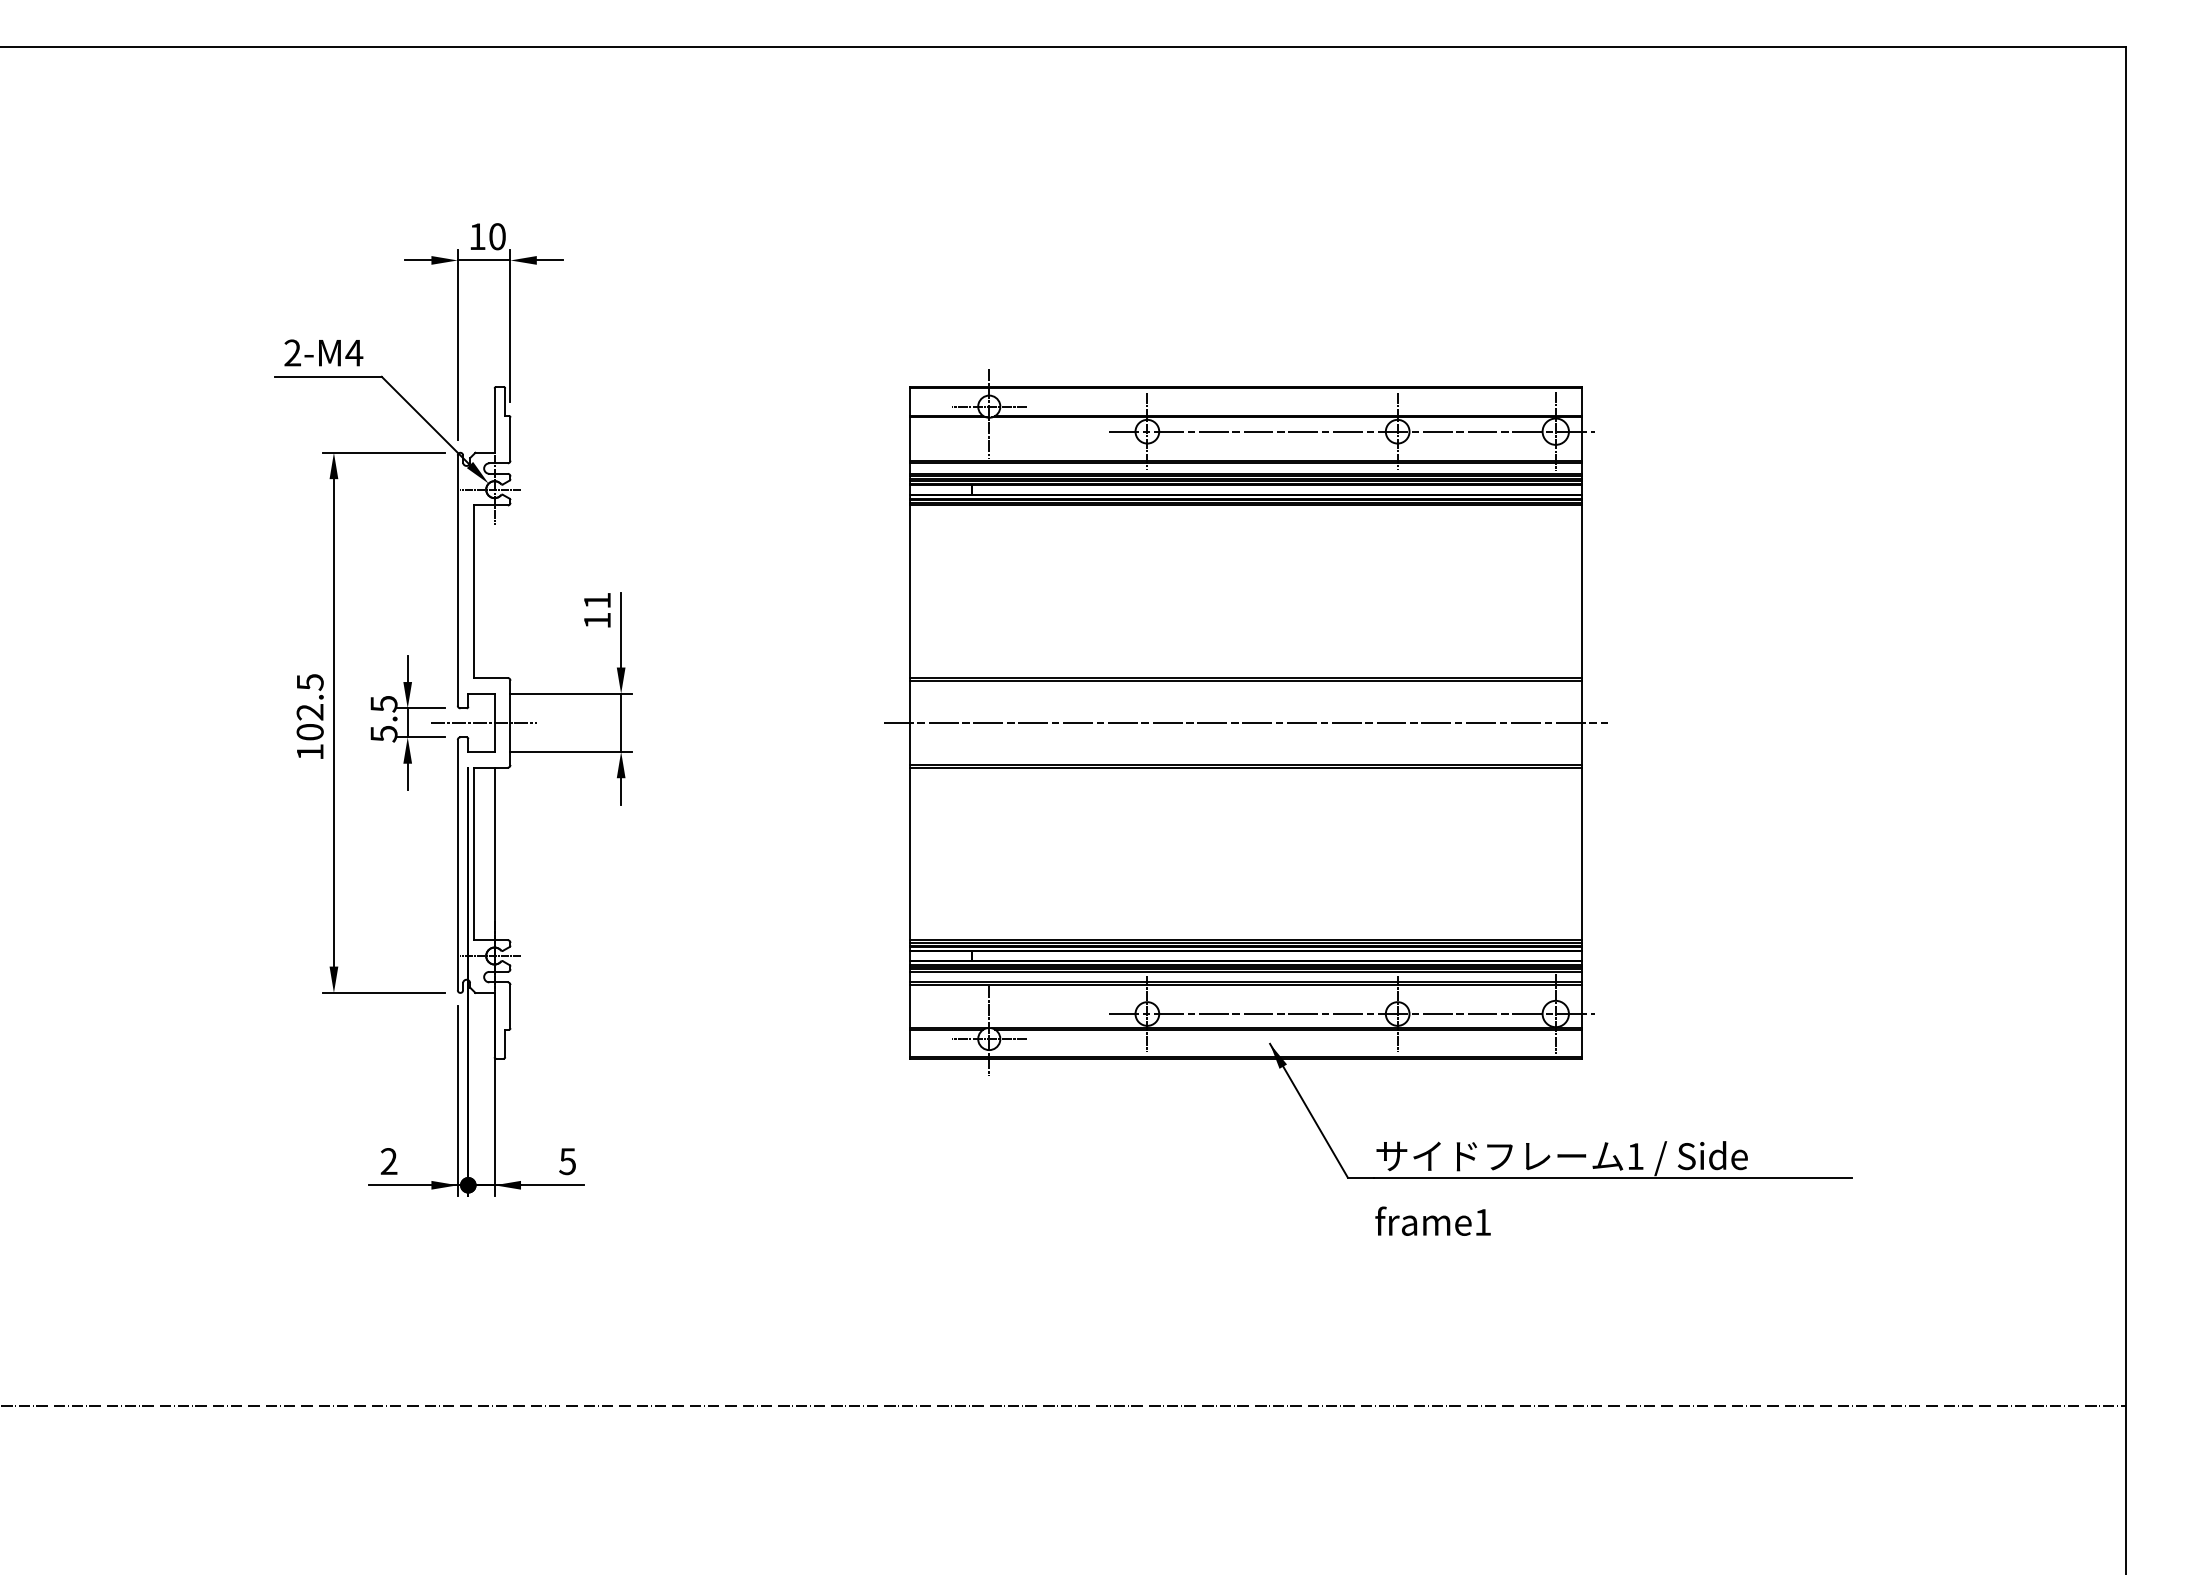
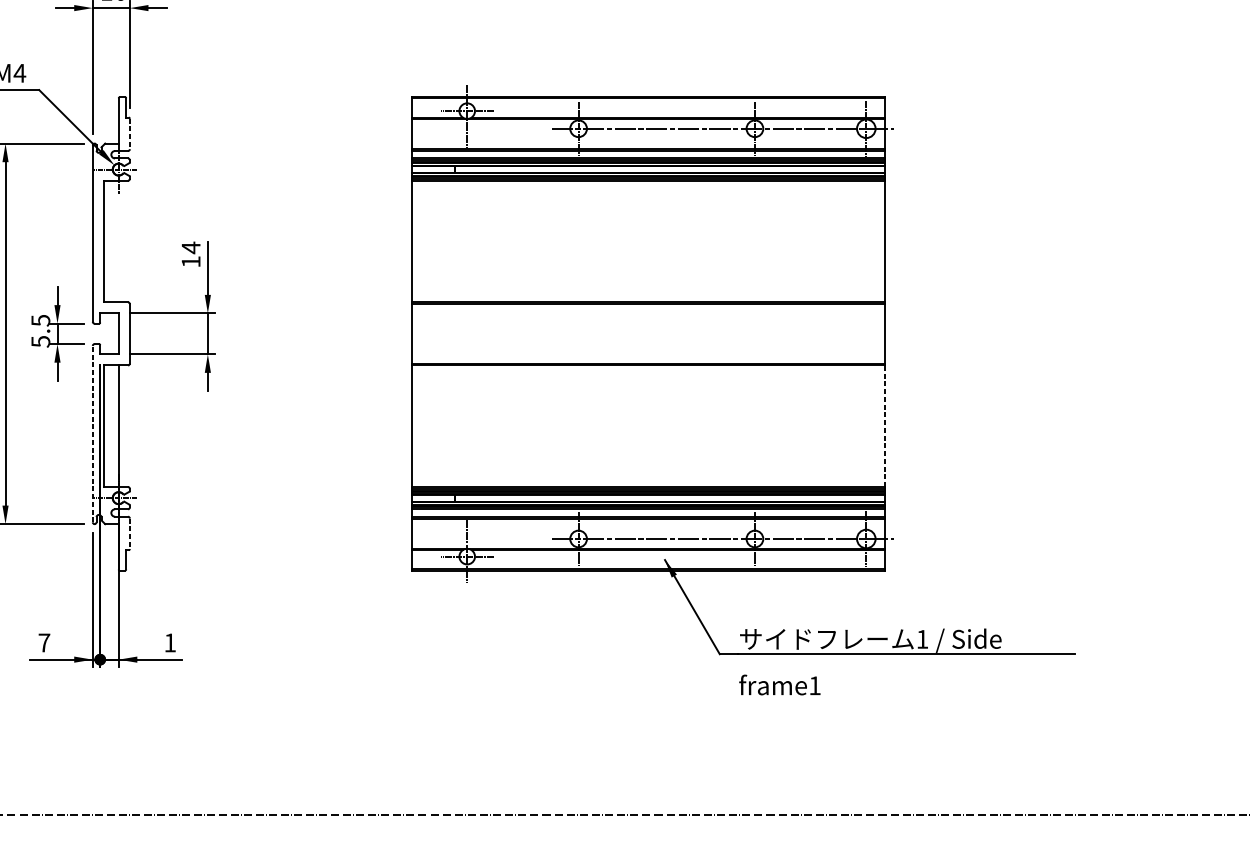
line: (510, 439) -> (129, 134), solid -> dashed
text: (597, 600) -> (191, 247), 11 -> 14
line: (483, 722) -> (110, 333), removed
line: (1245, 722) -> (647, 333), removed
line: (1582, 853) -> (885, 425), solid -> dashed
line: (457, 864) -> (92, 433), solid -> dashed
line: (510, 1006) -> (129, 533), solid -> dashed
text: (388, 1161) -> (43, 642), 2 -> 7
text: (567, 1161) -> (170, 642), 5 -> 1

